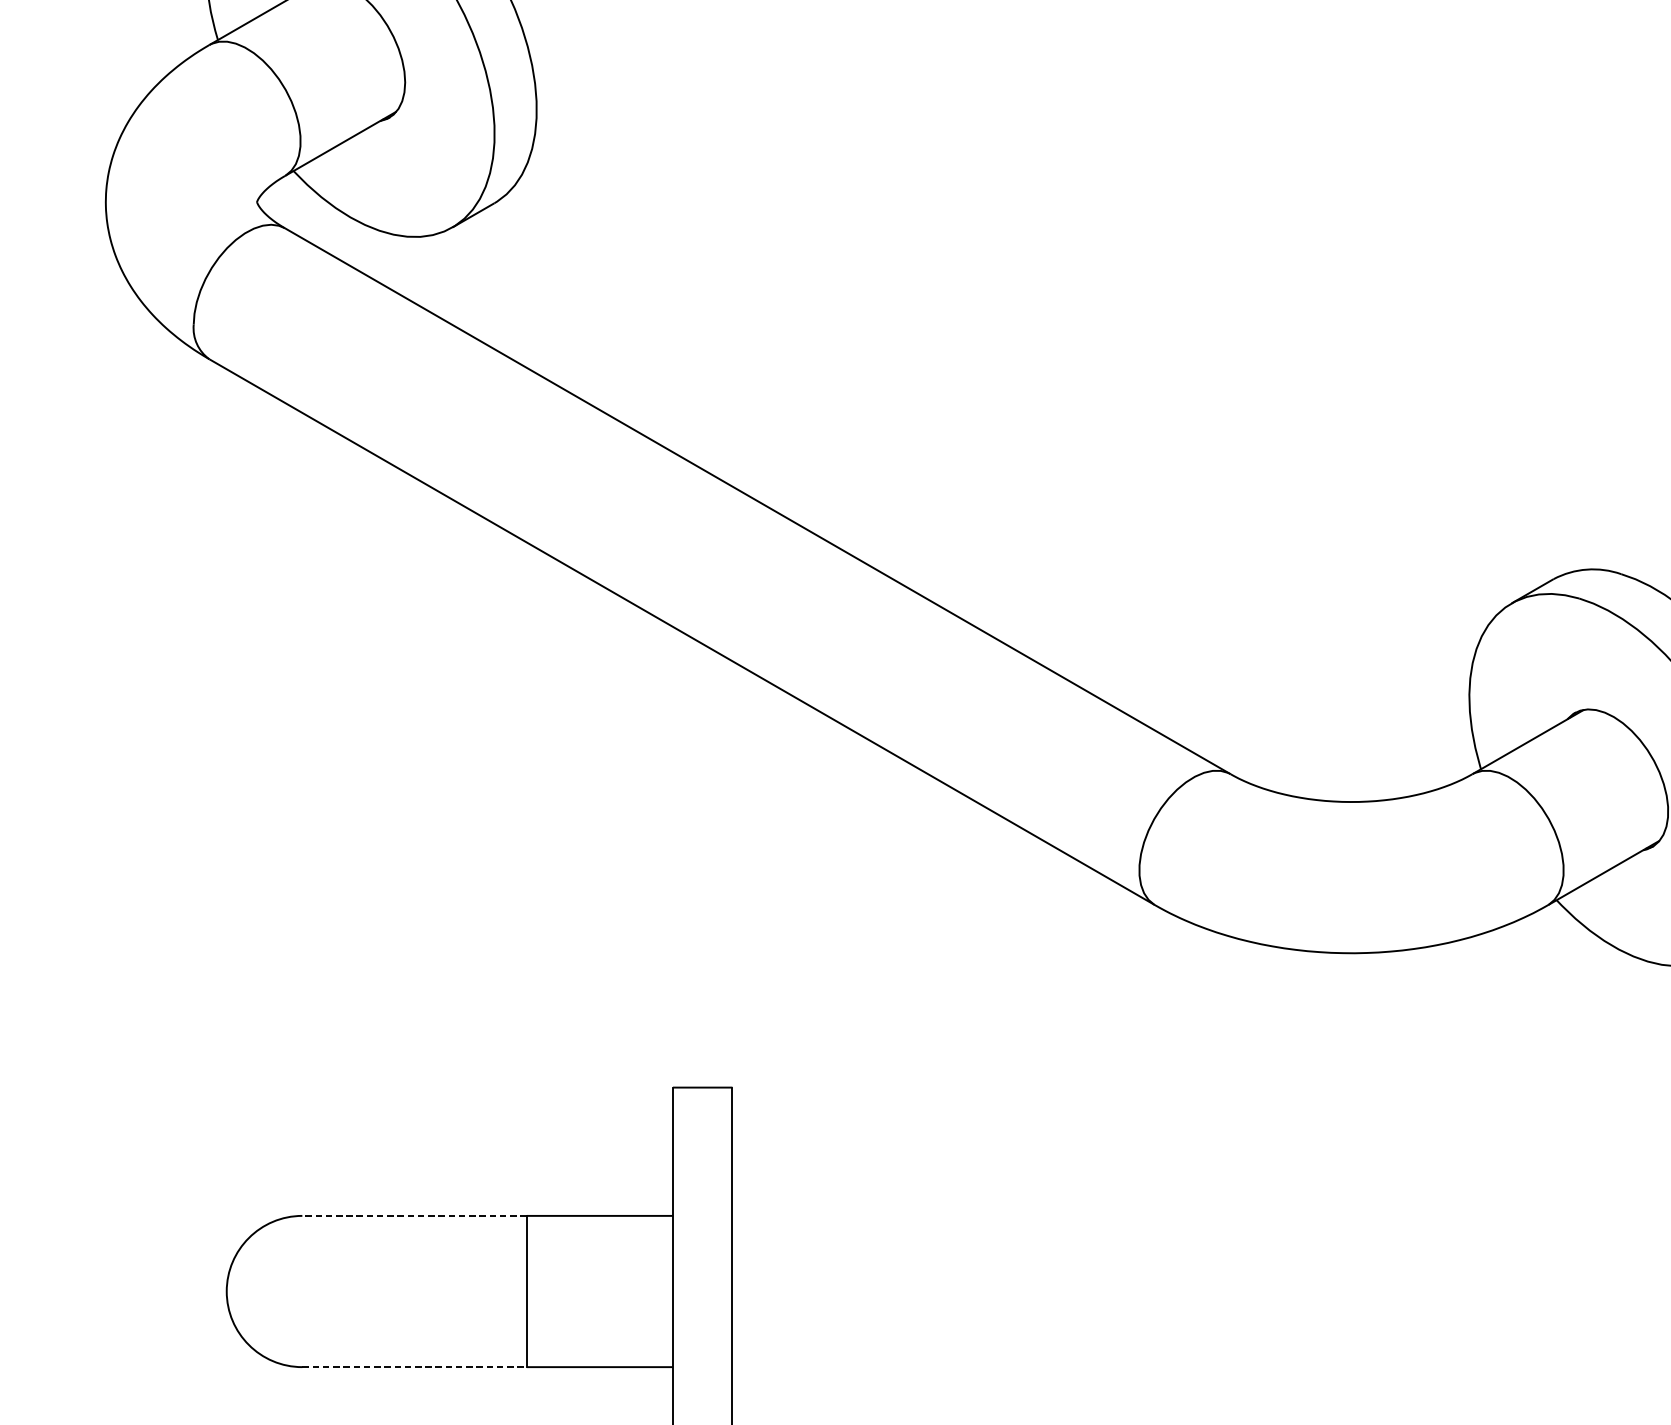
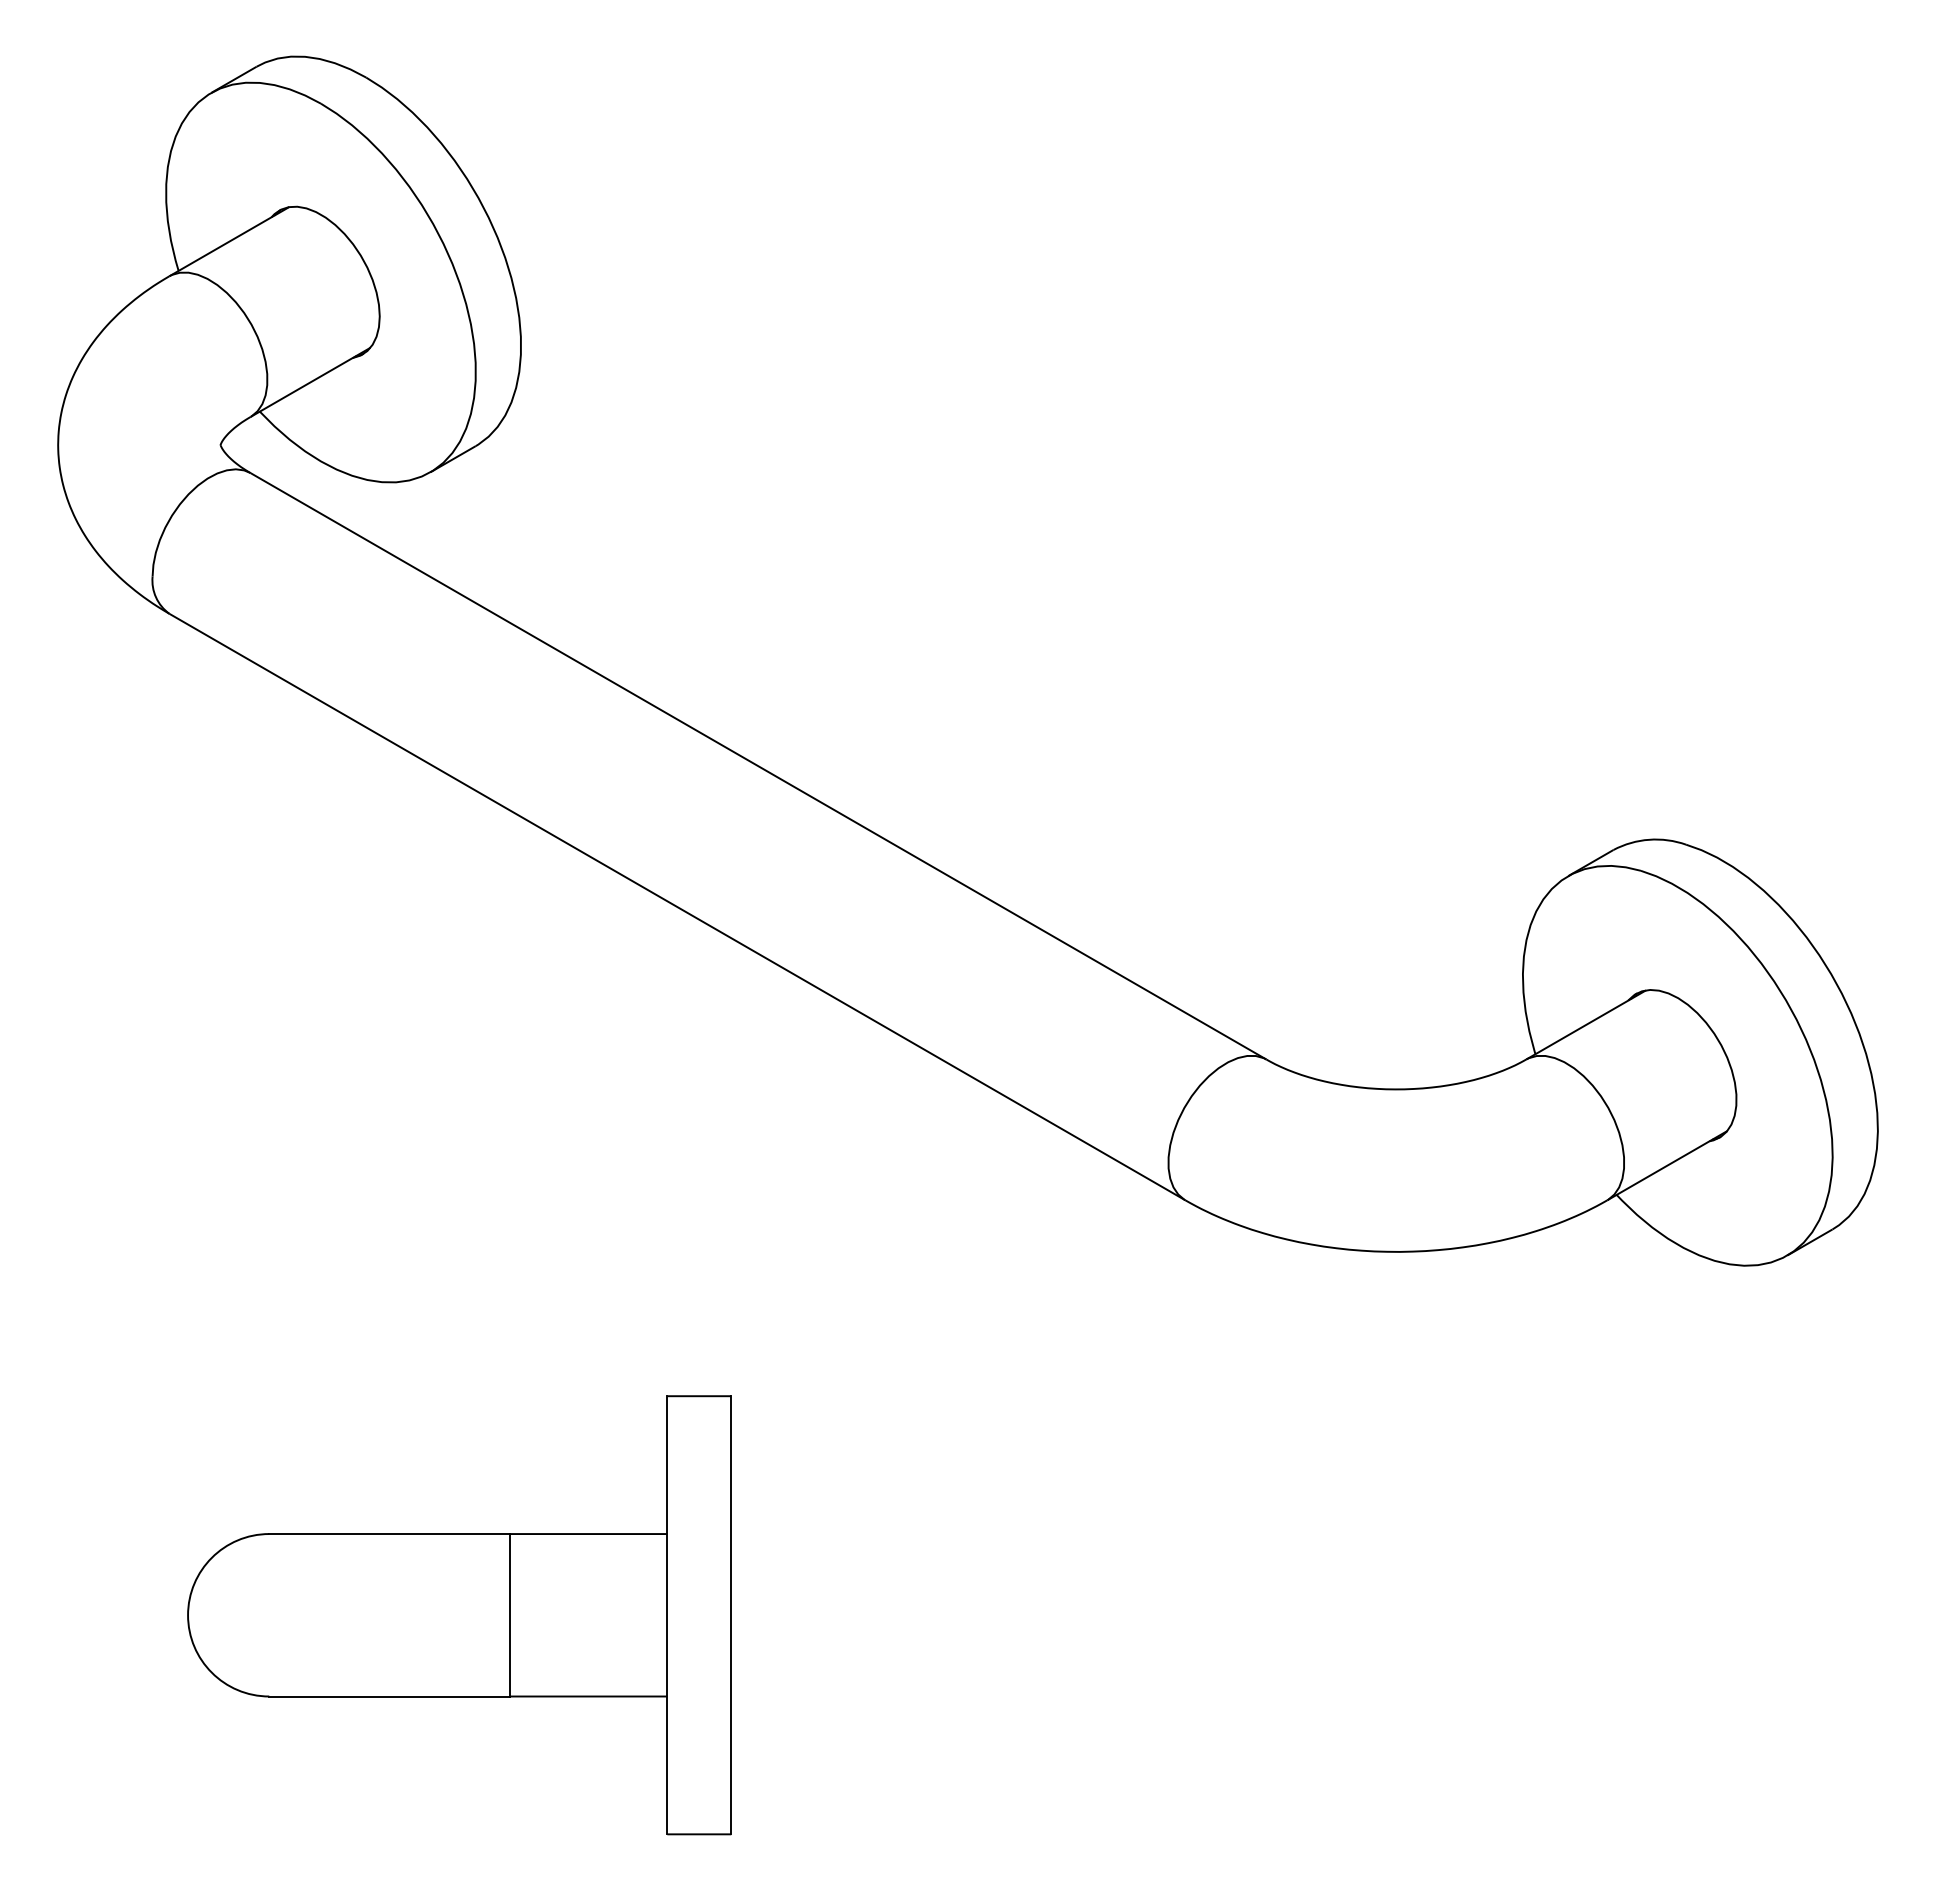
line: (414, 1216) -> (389, 1534), dashed -> solid
line: (414, 1367) -> (389, 1696), dashed -> solid

